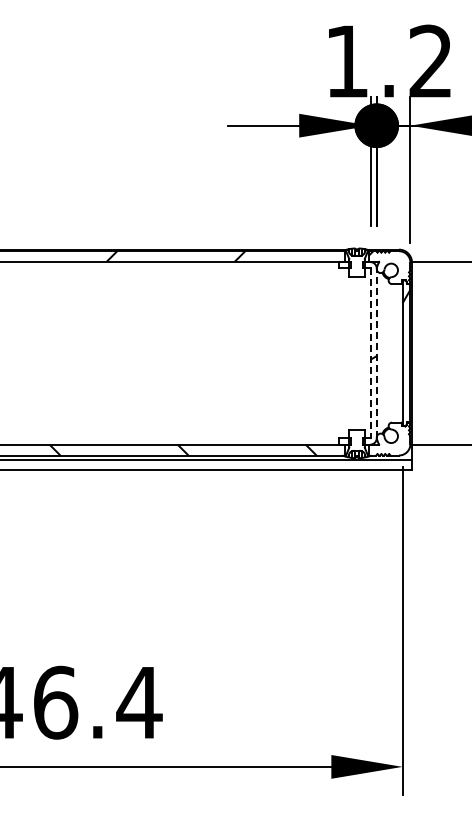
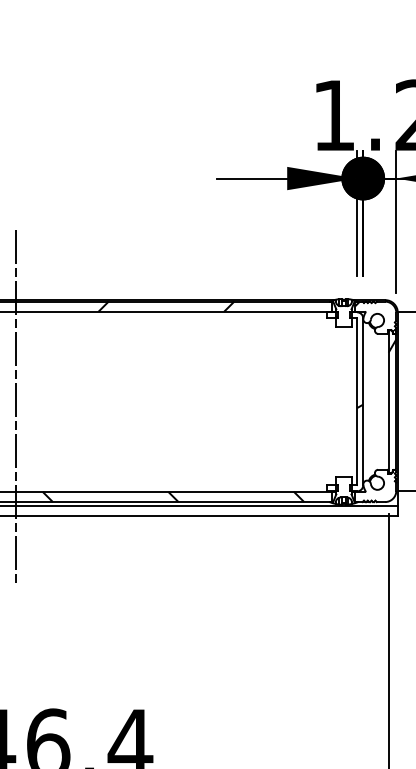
line: (376, 352) -> (363, 401), dashed -> solid
line: (370, 353) -> (357, 402), dashed -> solid
line: (23, 359) -> (16, 407), added

